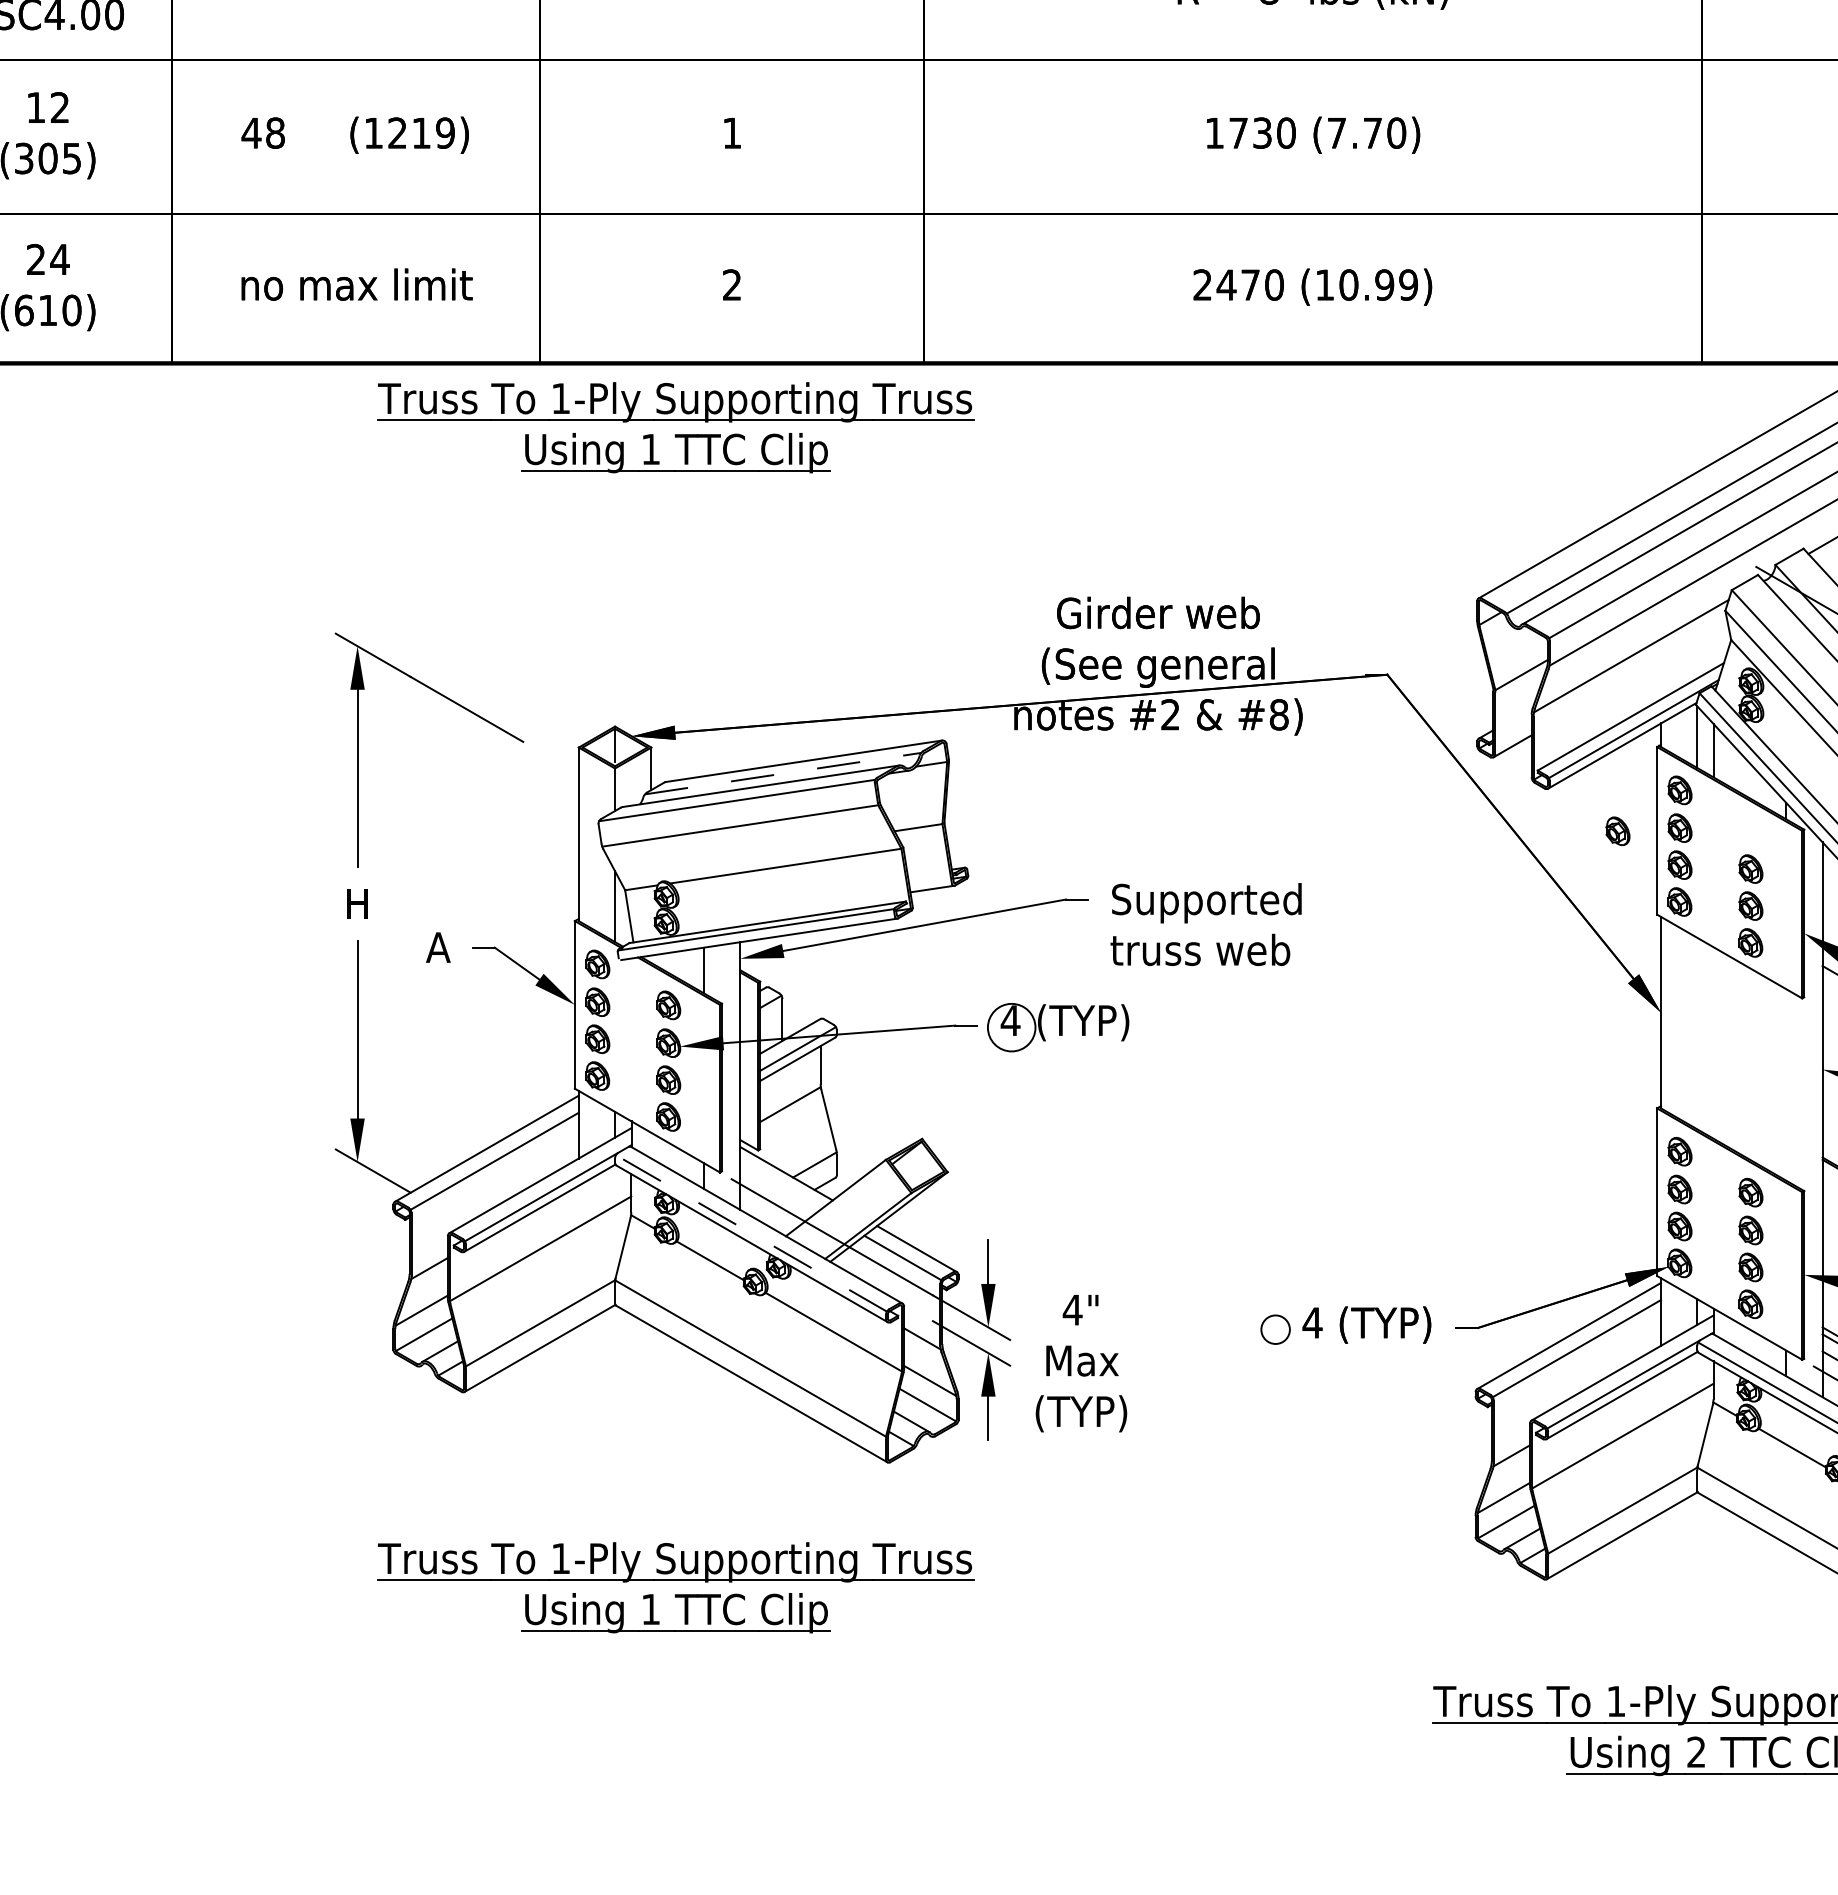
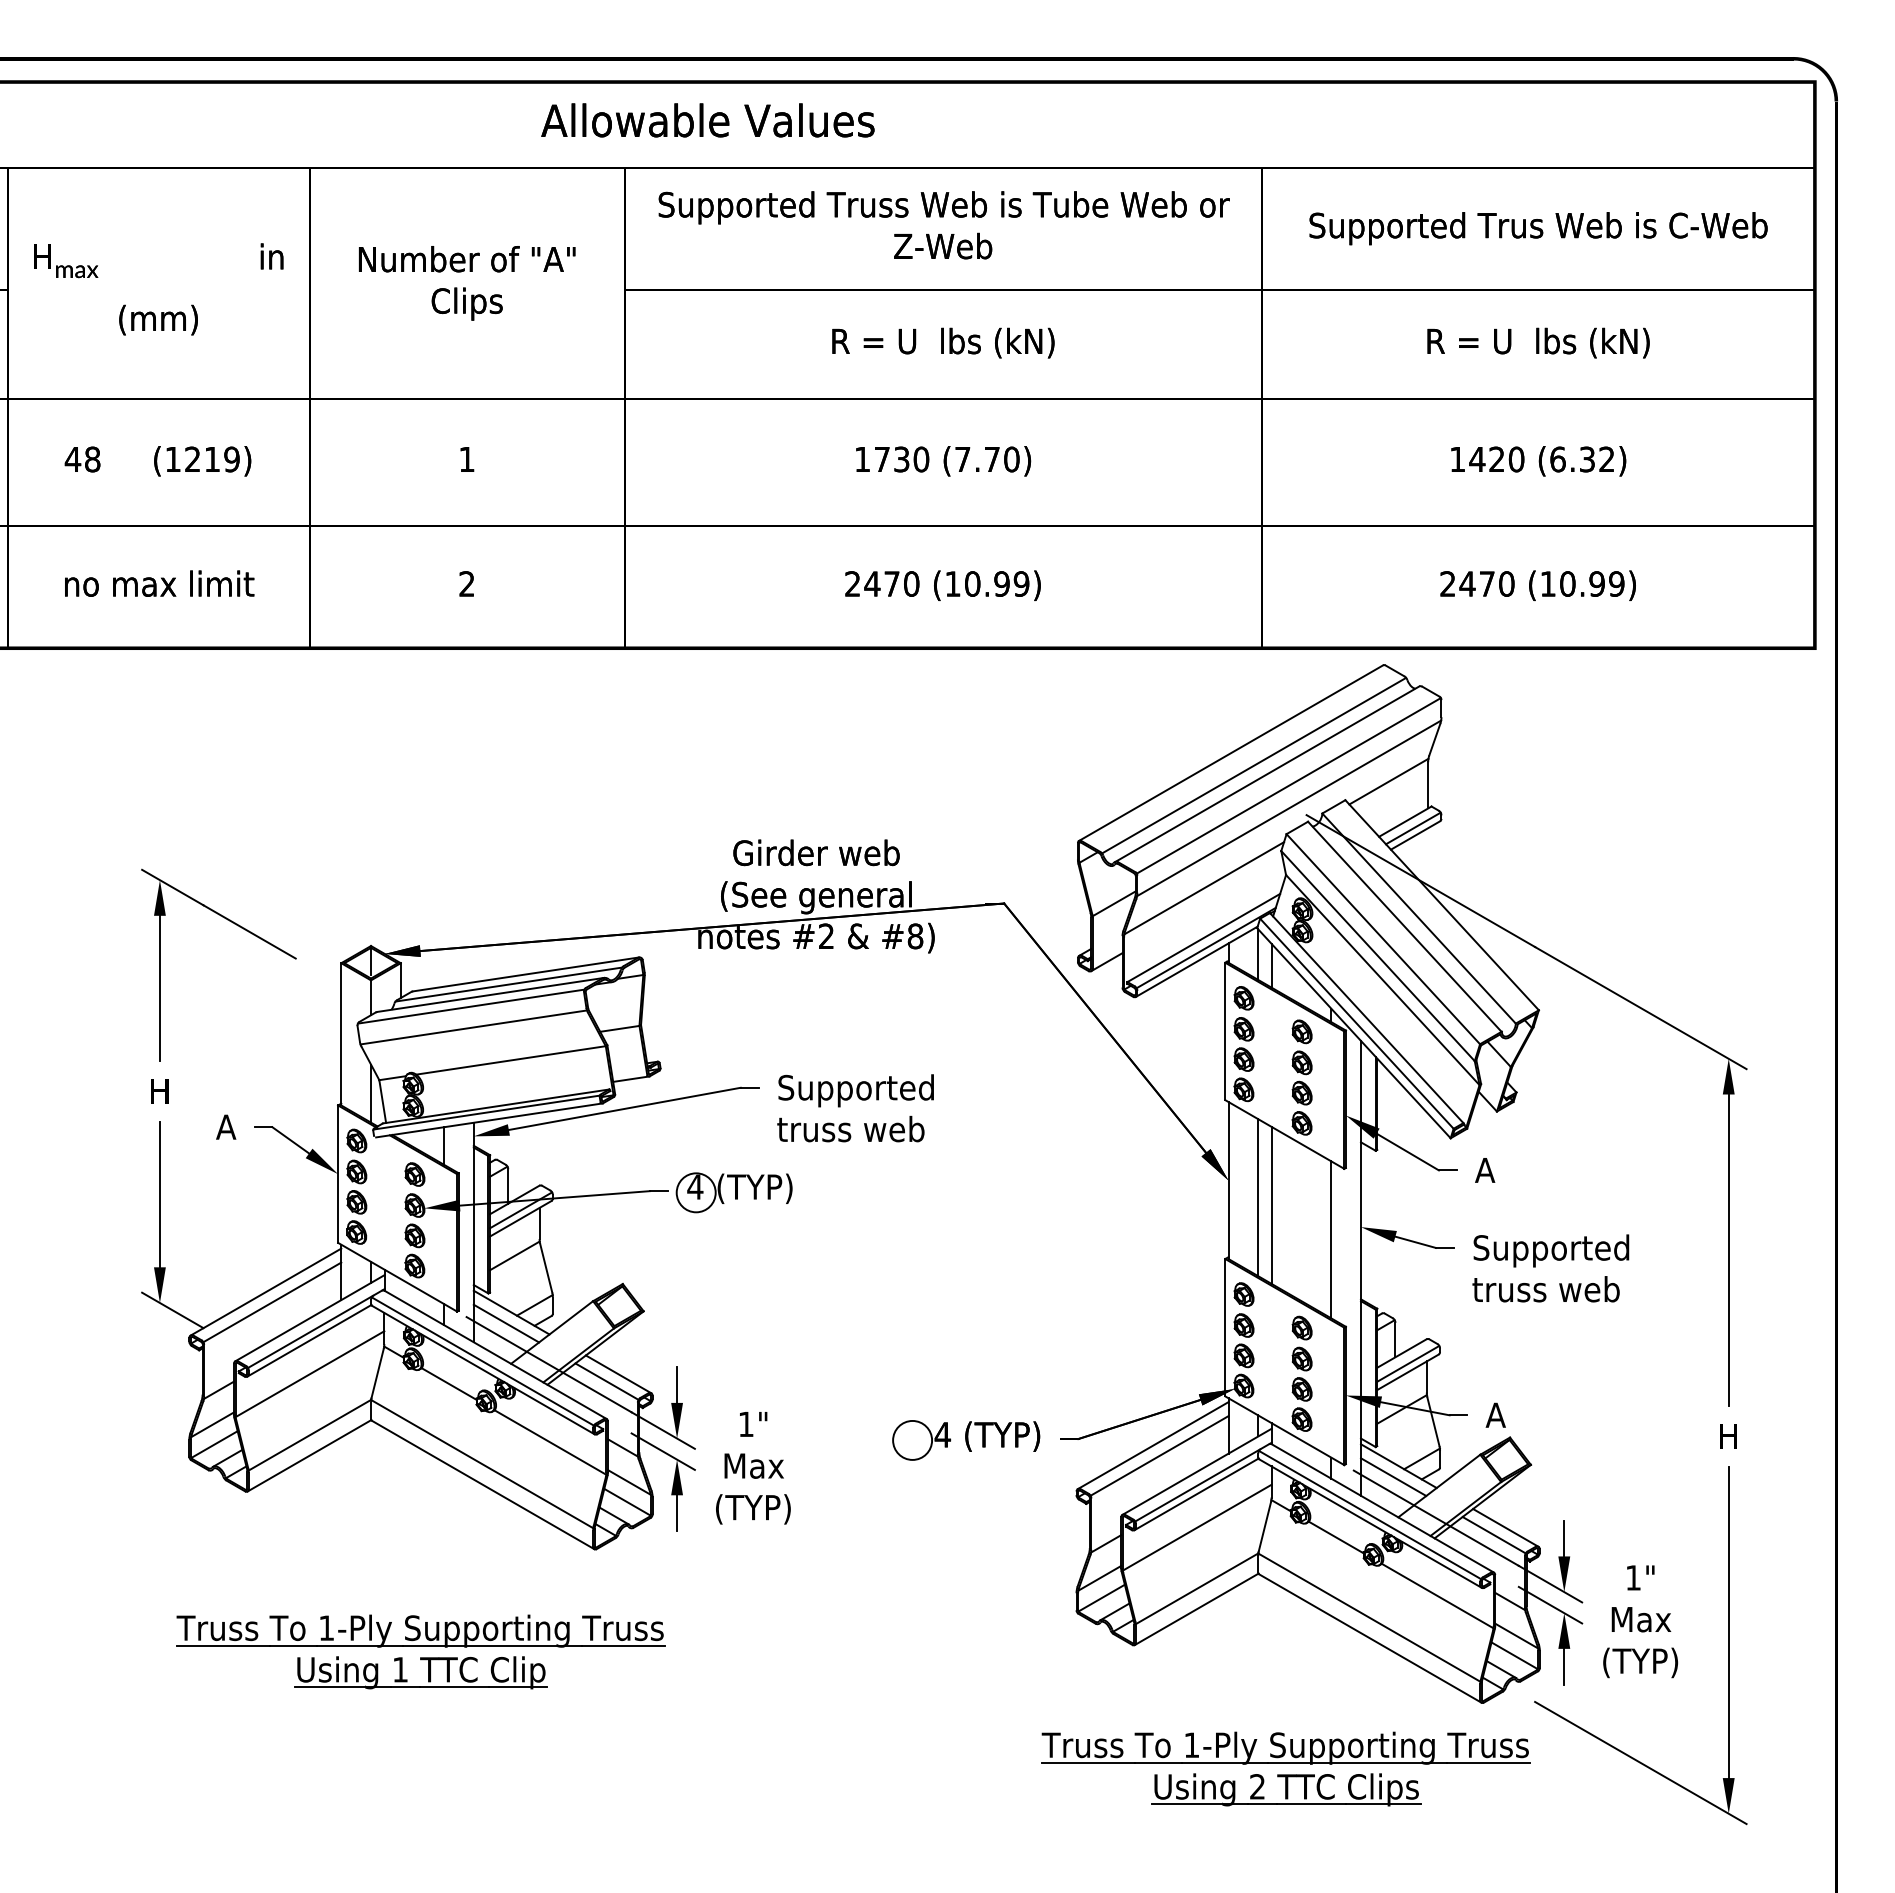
part: (675, 427) -> (420, 700), removed
line: (782, 773) -> (508, 984), dashed -> solid
part: (1617, 830) -> (1301, 1031), moved
line: (1697, 1033) -> (1258, 1197), added
line: (1713, 1041) -> (1271, 1204), added
line: (1786, 1084) -> (1331, 1239), added
line: (780, 1187) -> (506, 1323), added
line: (751, 1233) -> (482, 1361), dashed -> solid
text: (1073, 1310) -> (746, 1424), 4" -> 1"
circle: (1275, 1328) -> (912, 1439), size x1.67

